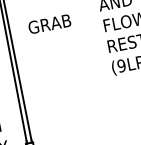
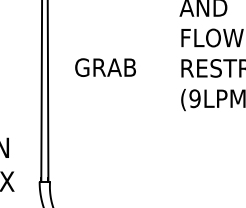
text: (49, 24) -> (105, 67), moved

